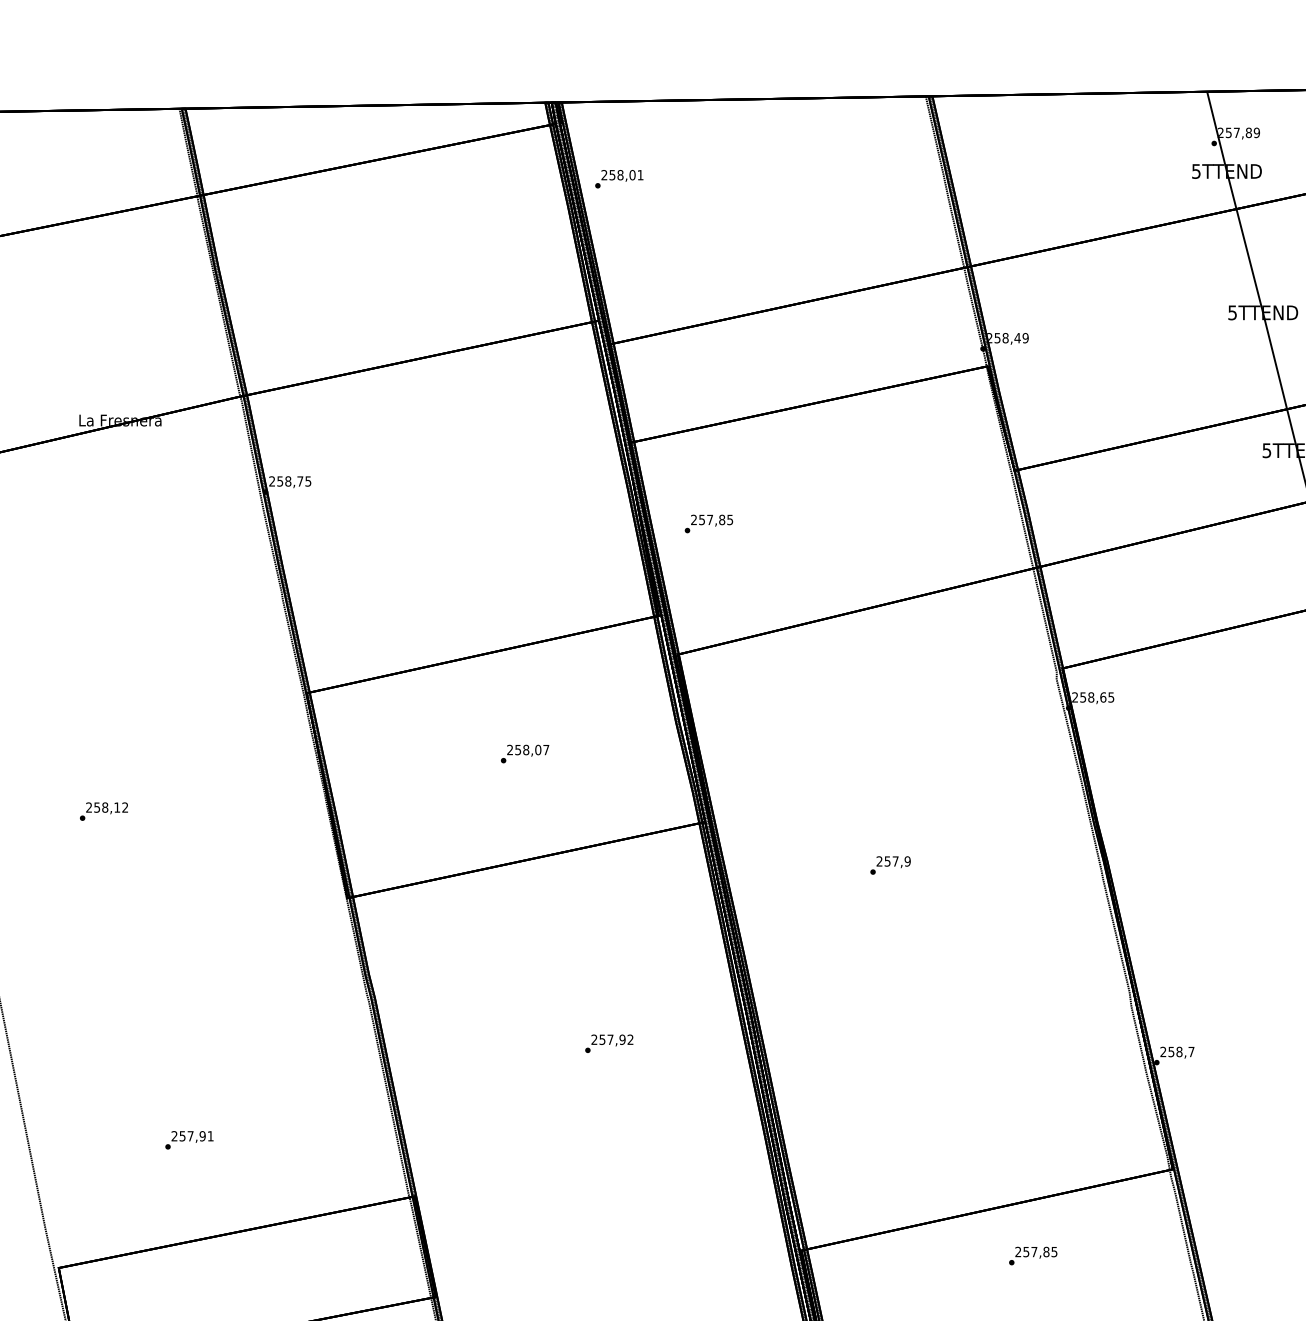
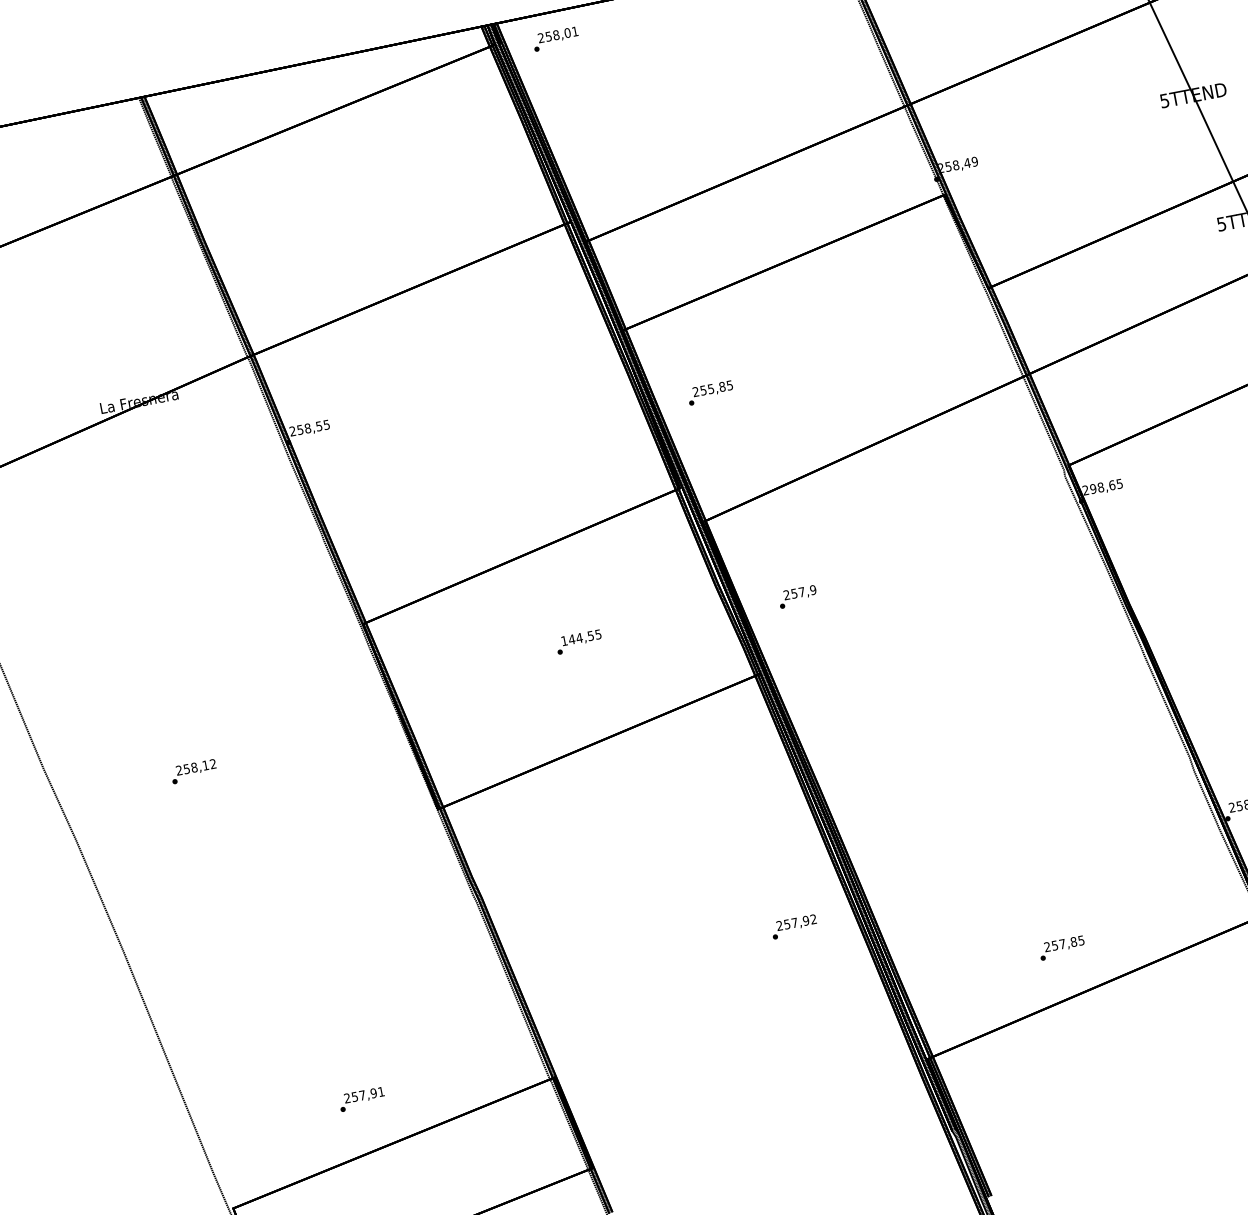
text: (619, 179) -> (556, 39), moved
text: (300, 481) -> (319, 426), 258,75 -> 258,55
text: (709, 520) -> (710, 389), 257,85 -> 255,85
text: (1083, 697) -> (1093, 488), 258,65 -> 298,65
text: (528, 749) -> (581, 637), 258,07 -> 144,55
text: (890, 865) -> (797, 596), moved
text: (609, 1043) -> (794, 926), moved
text: (189, 1140) -> (362, 1099), moved
text: (1033, 1255) -> (1062, 947), moved

